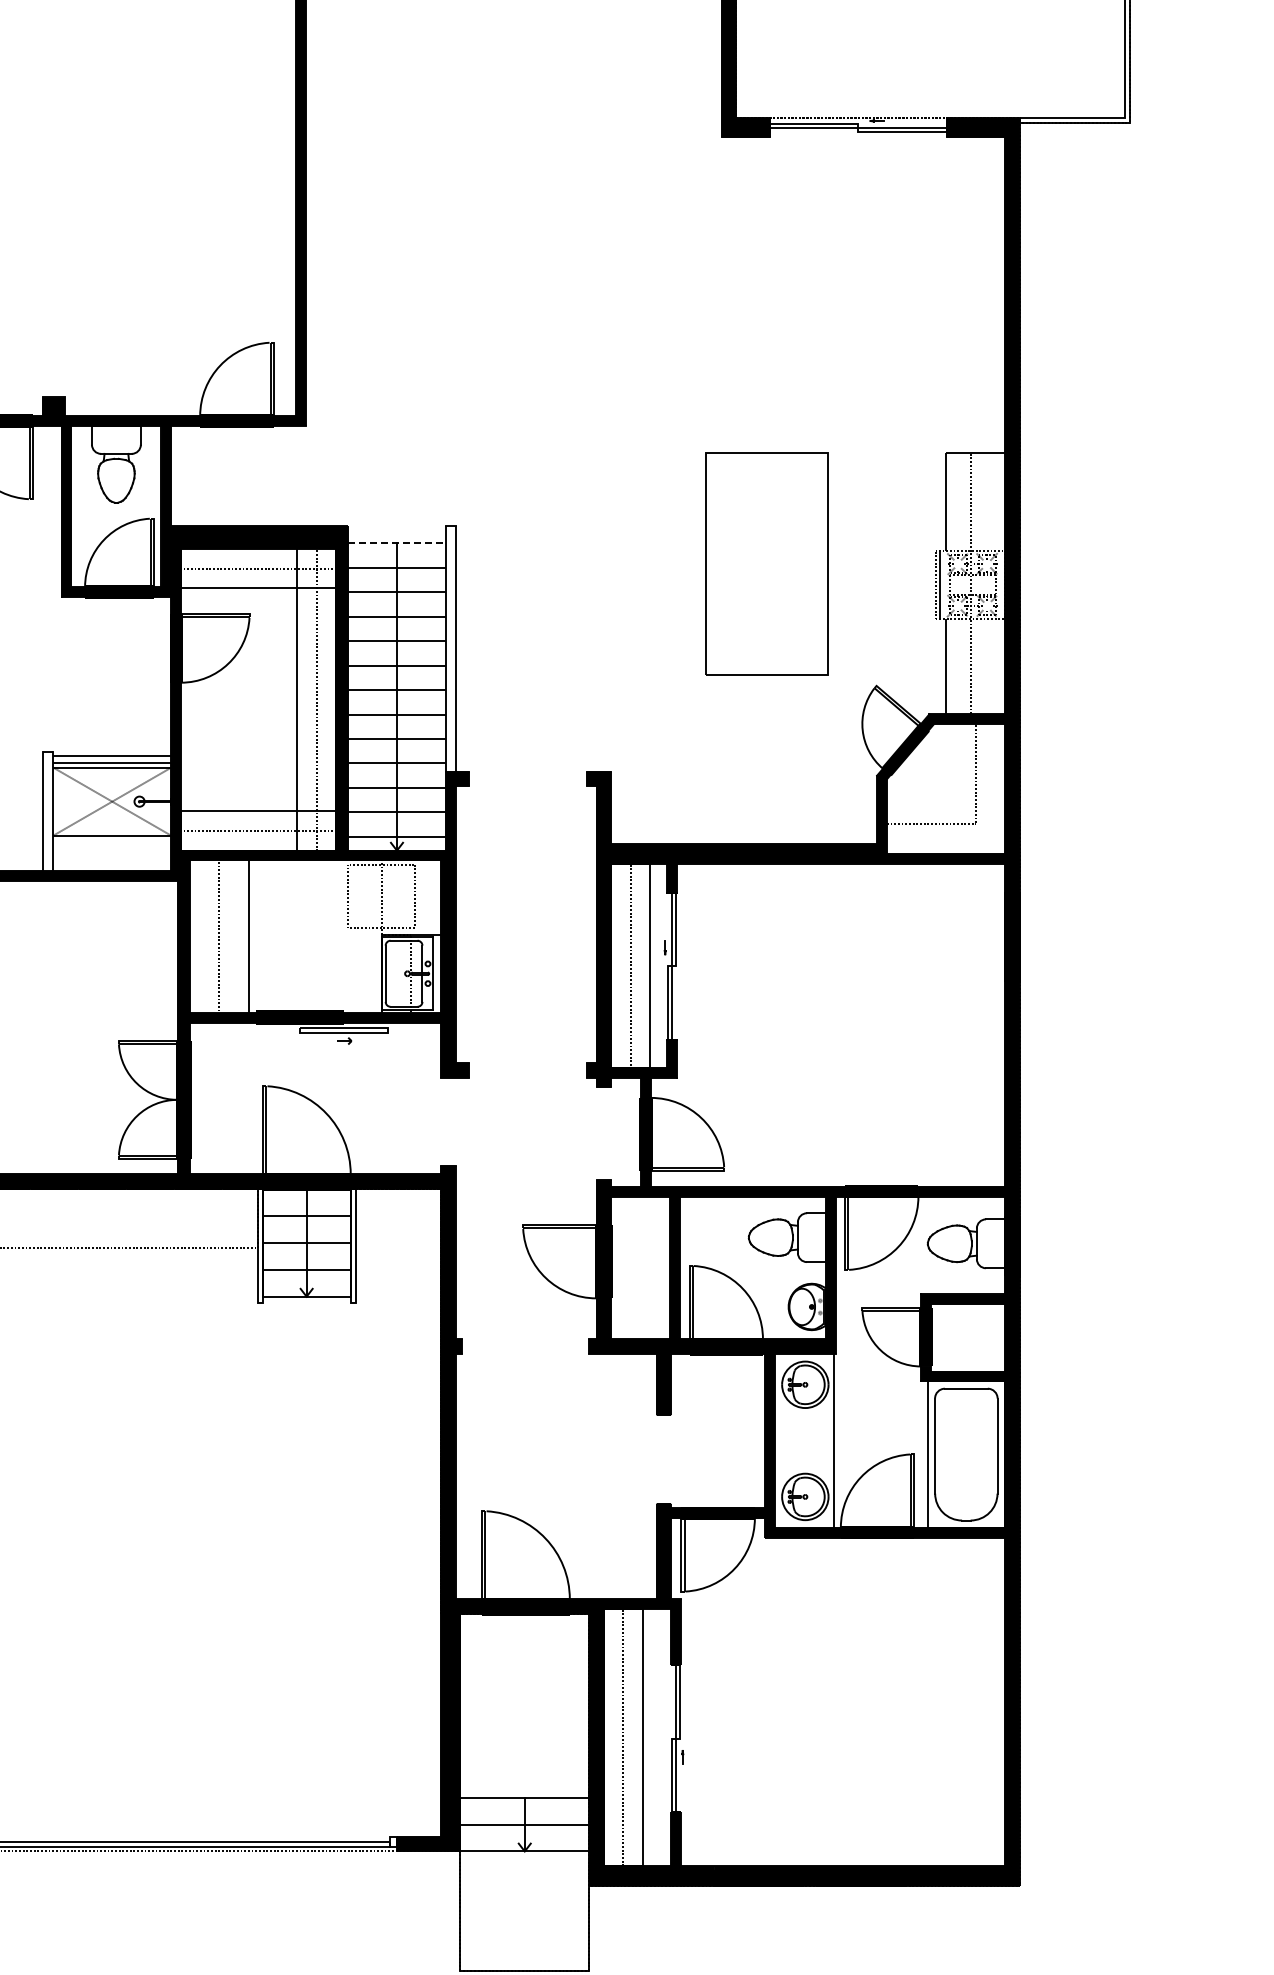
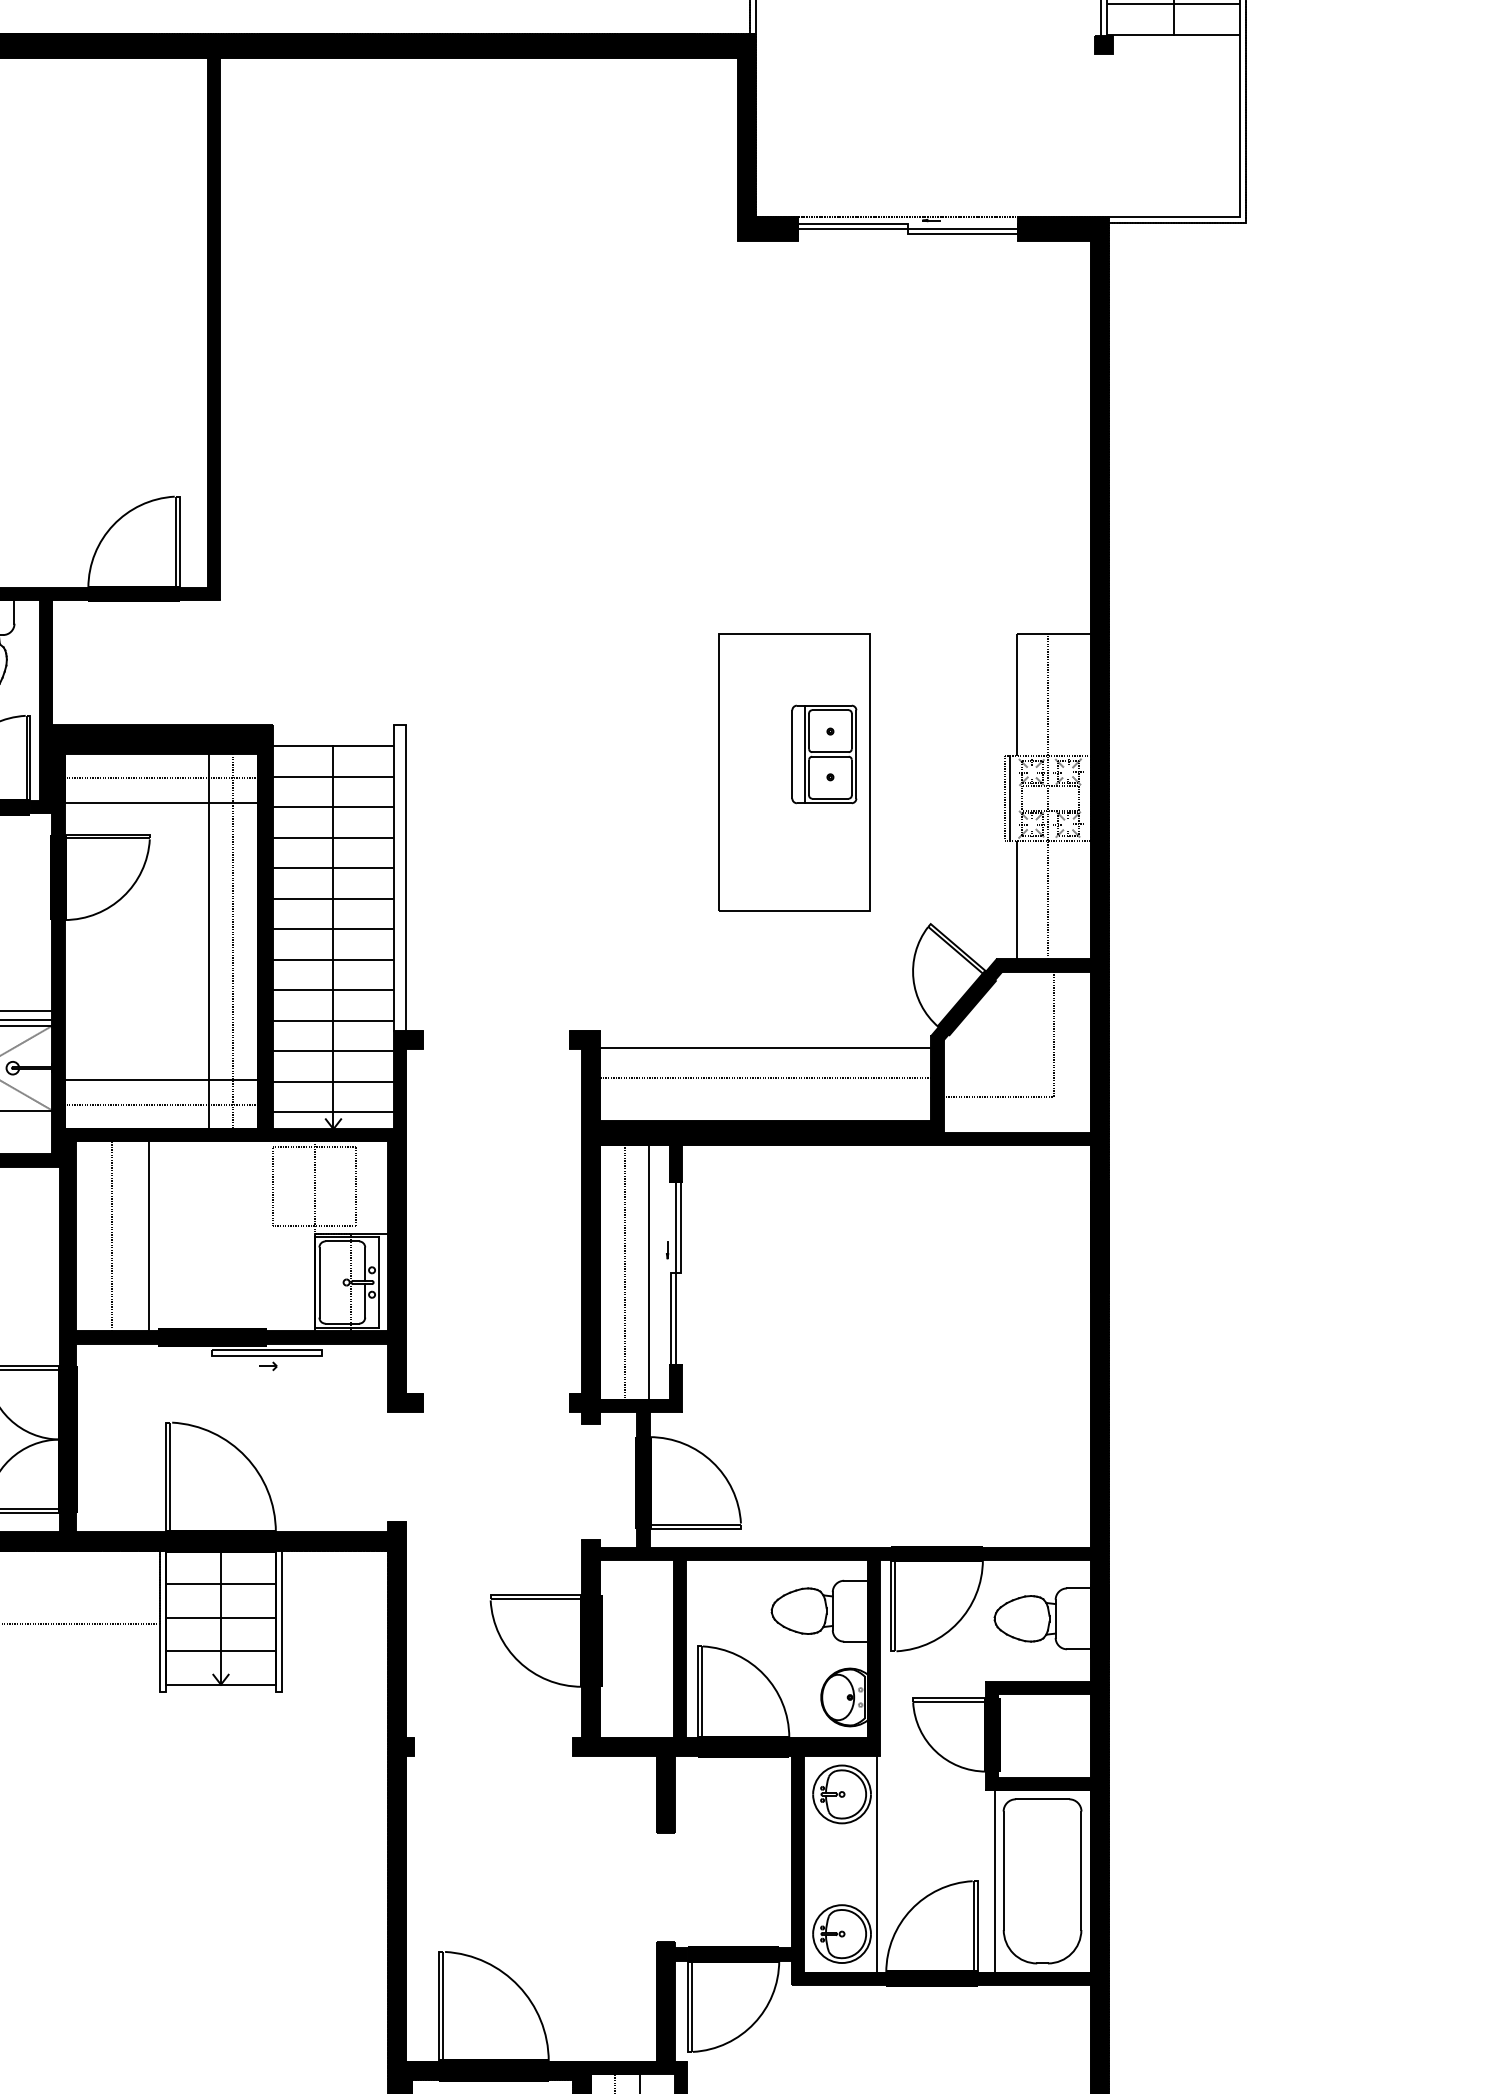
line: (396, 543) -> (332, 746), dashed -> solid
part: (790, 549) -> (823, 754), added
line: (744, 785) -> (766, 1048), added
line: (744, 809) -> (766, 1077), added

